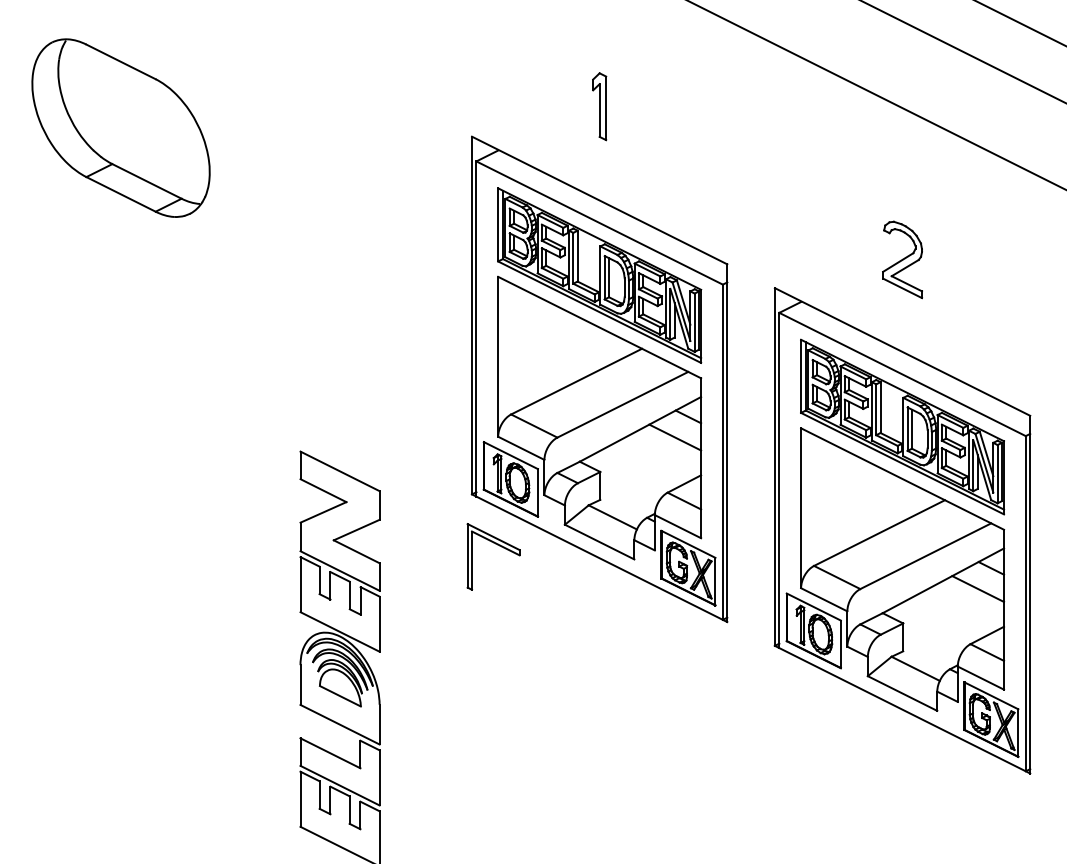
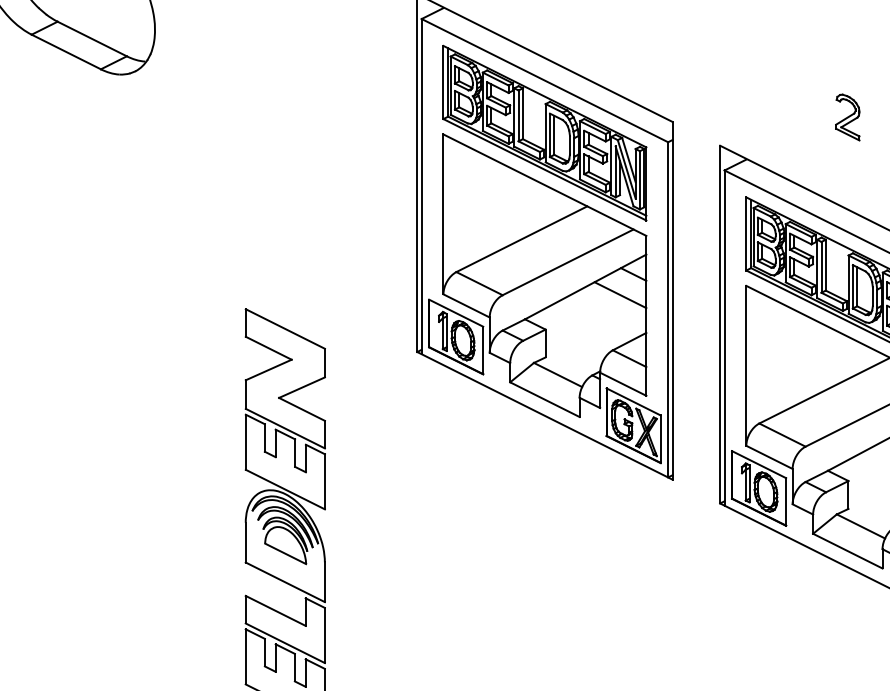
part: (902, 259) -> (847, 117), size x0.6
part: (499, 546) -> (444, 404), removed

